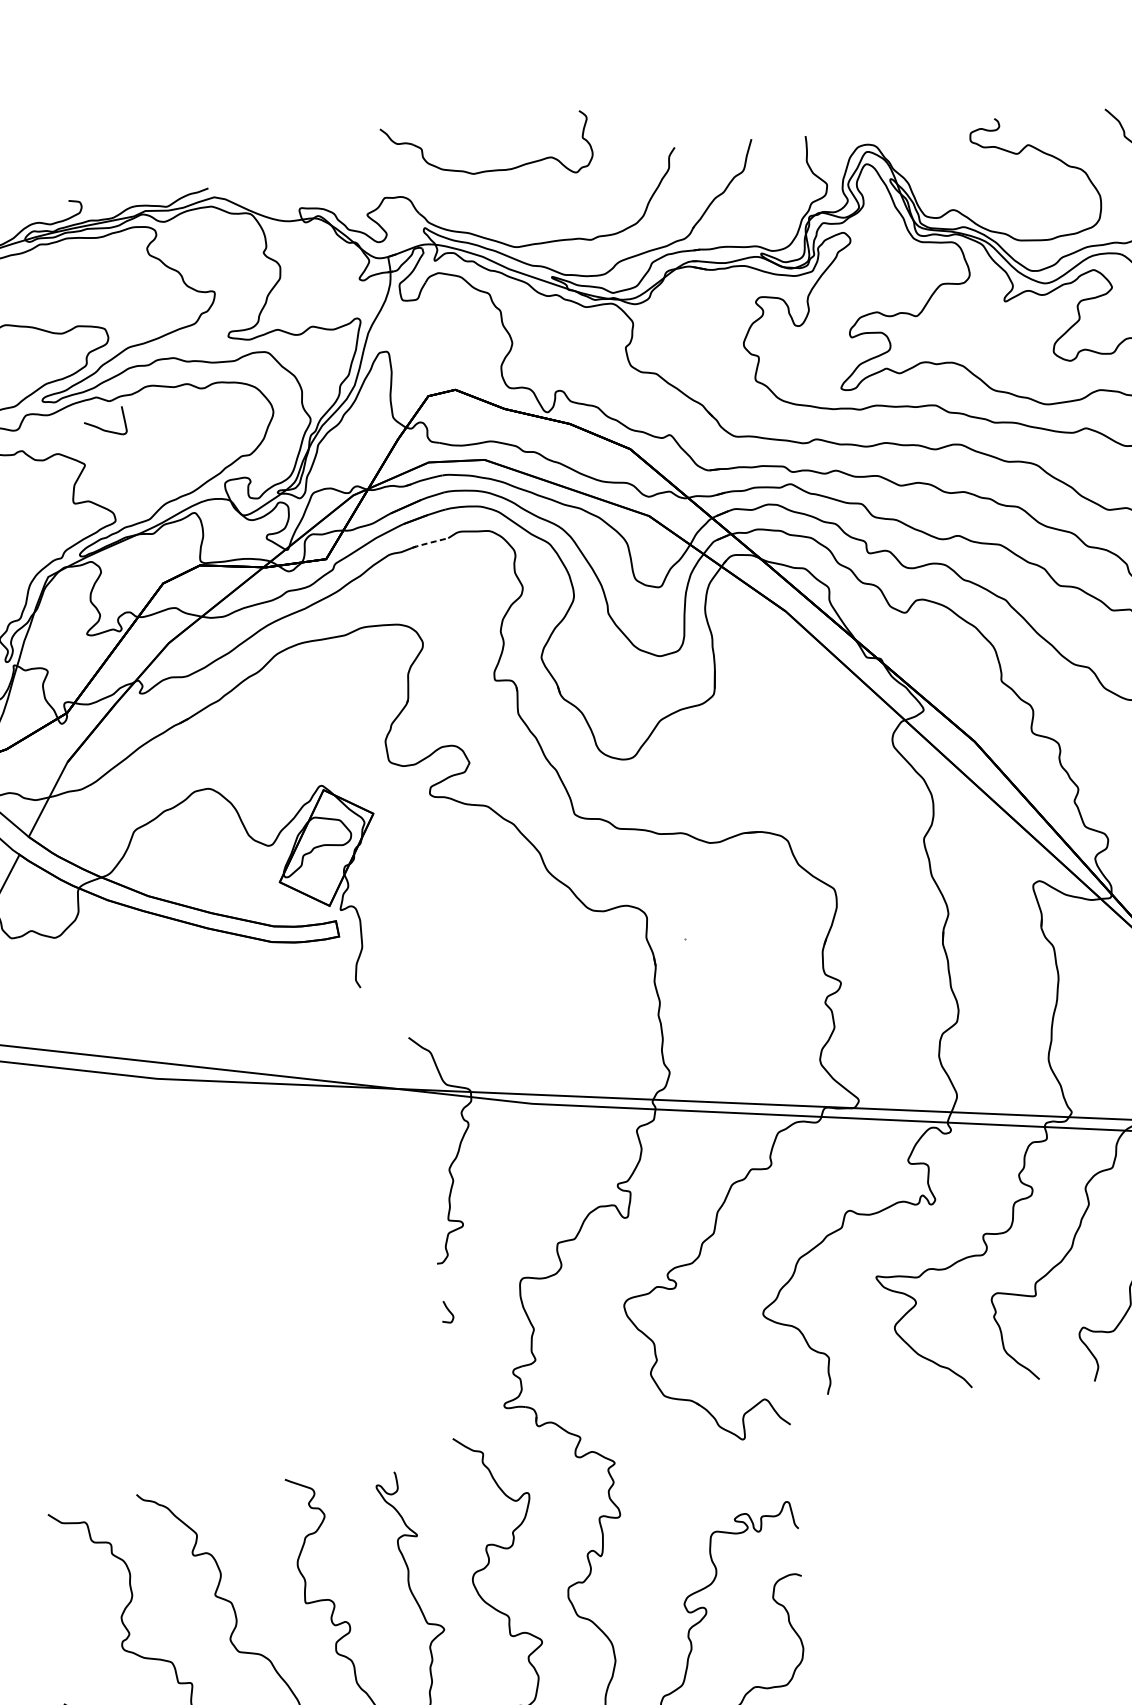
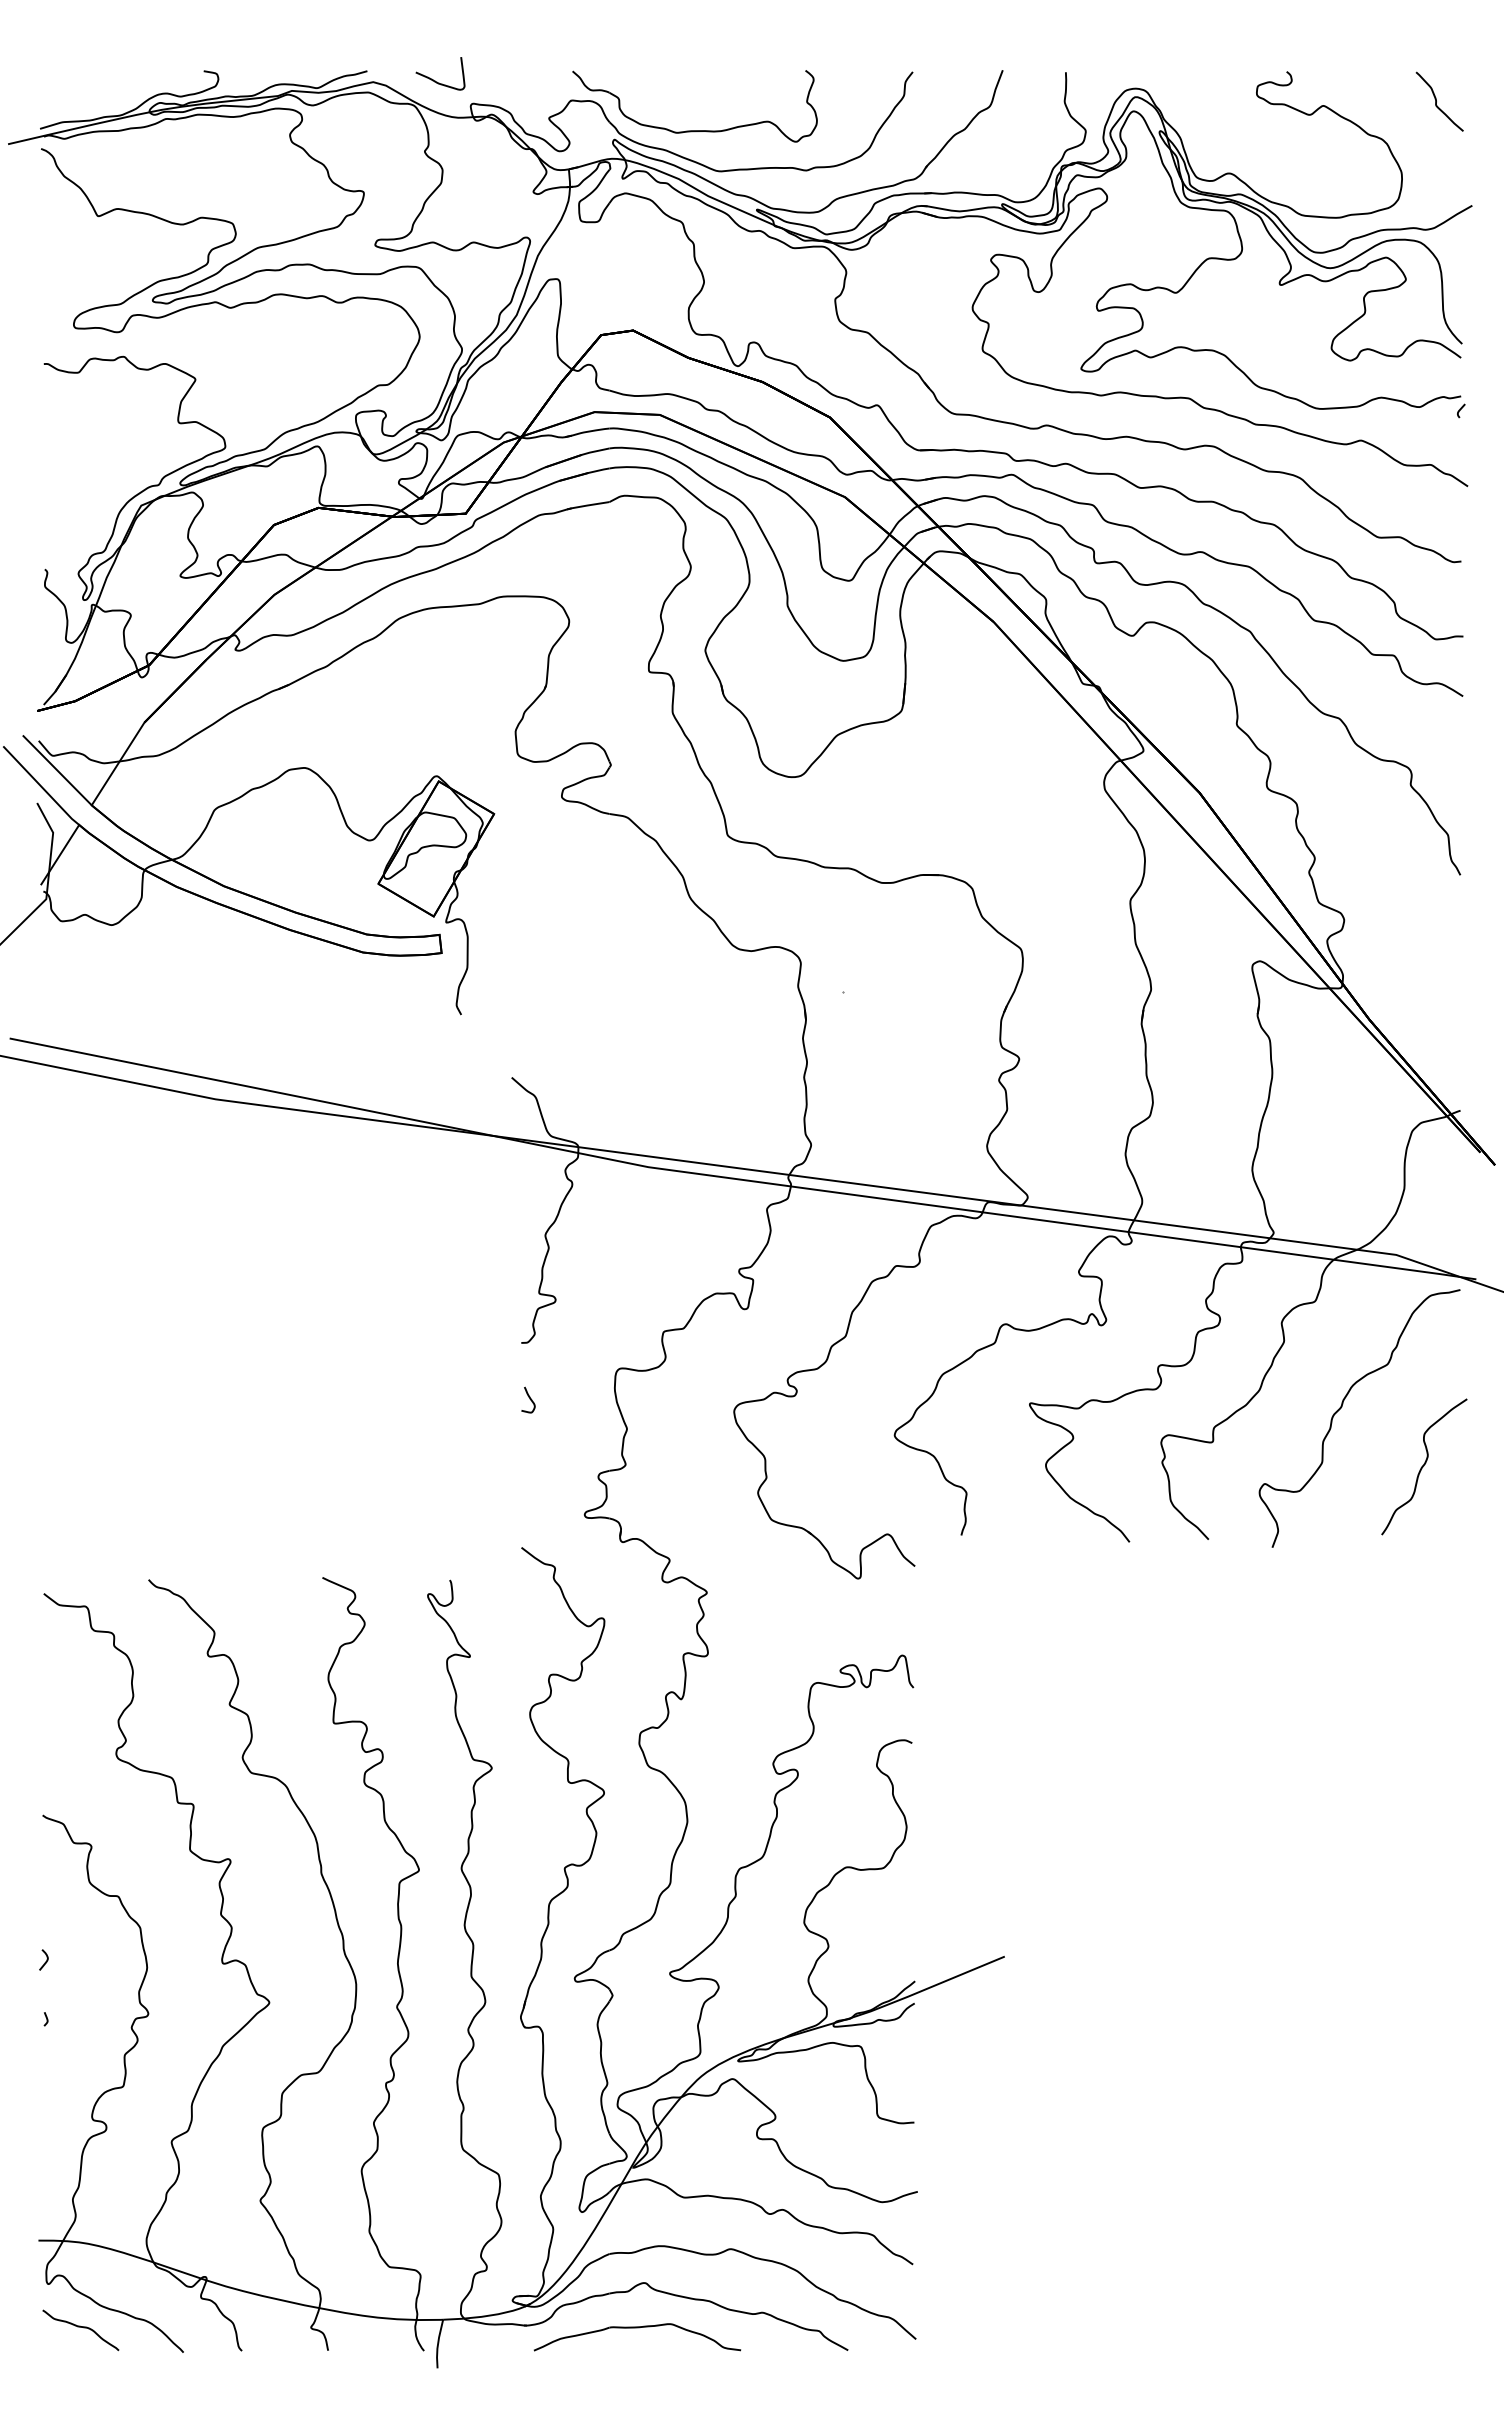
part: (488, 170) -> (694, 130), moved
curve: (103, 428) -> (437, 81), moved
line: (429, 542) -> (587, 505), dashed -> solid

